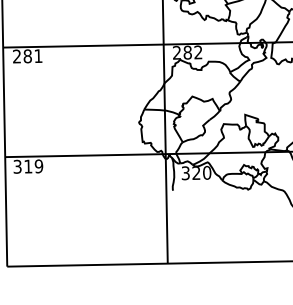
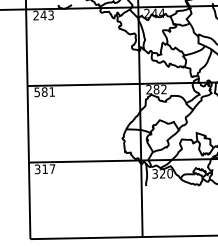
text: (15, 56) -> (36, 92), 281 -> 581
text: (38, 165) -> (52, 168), 319 -> 317

